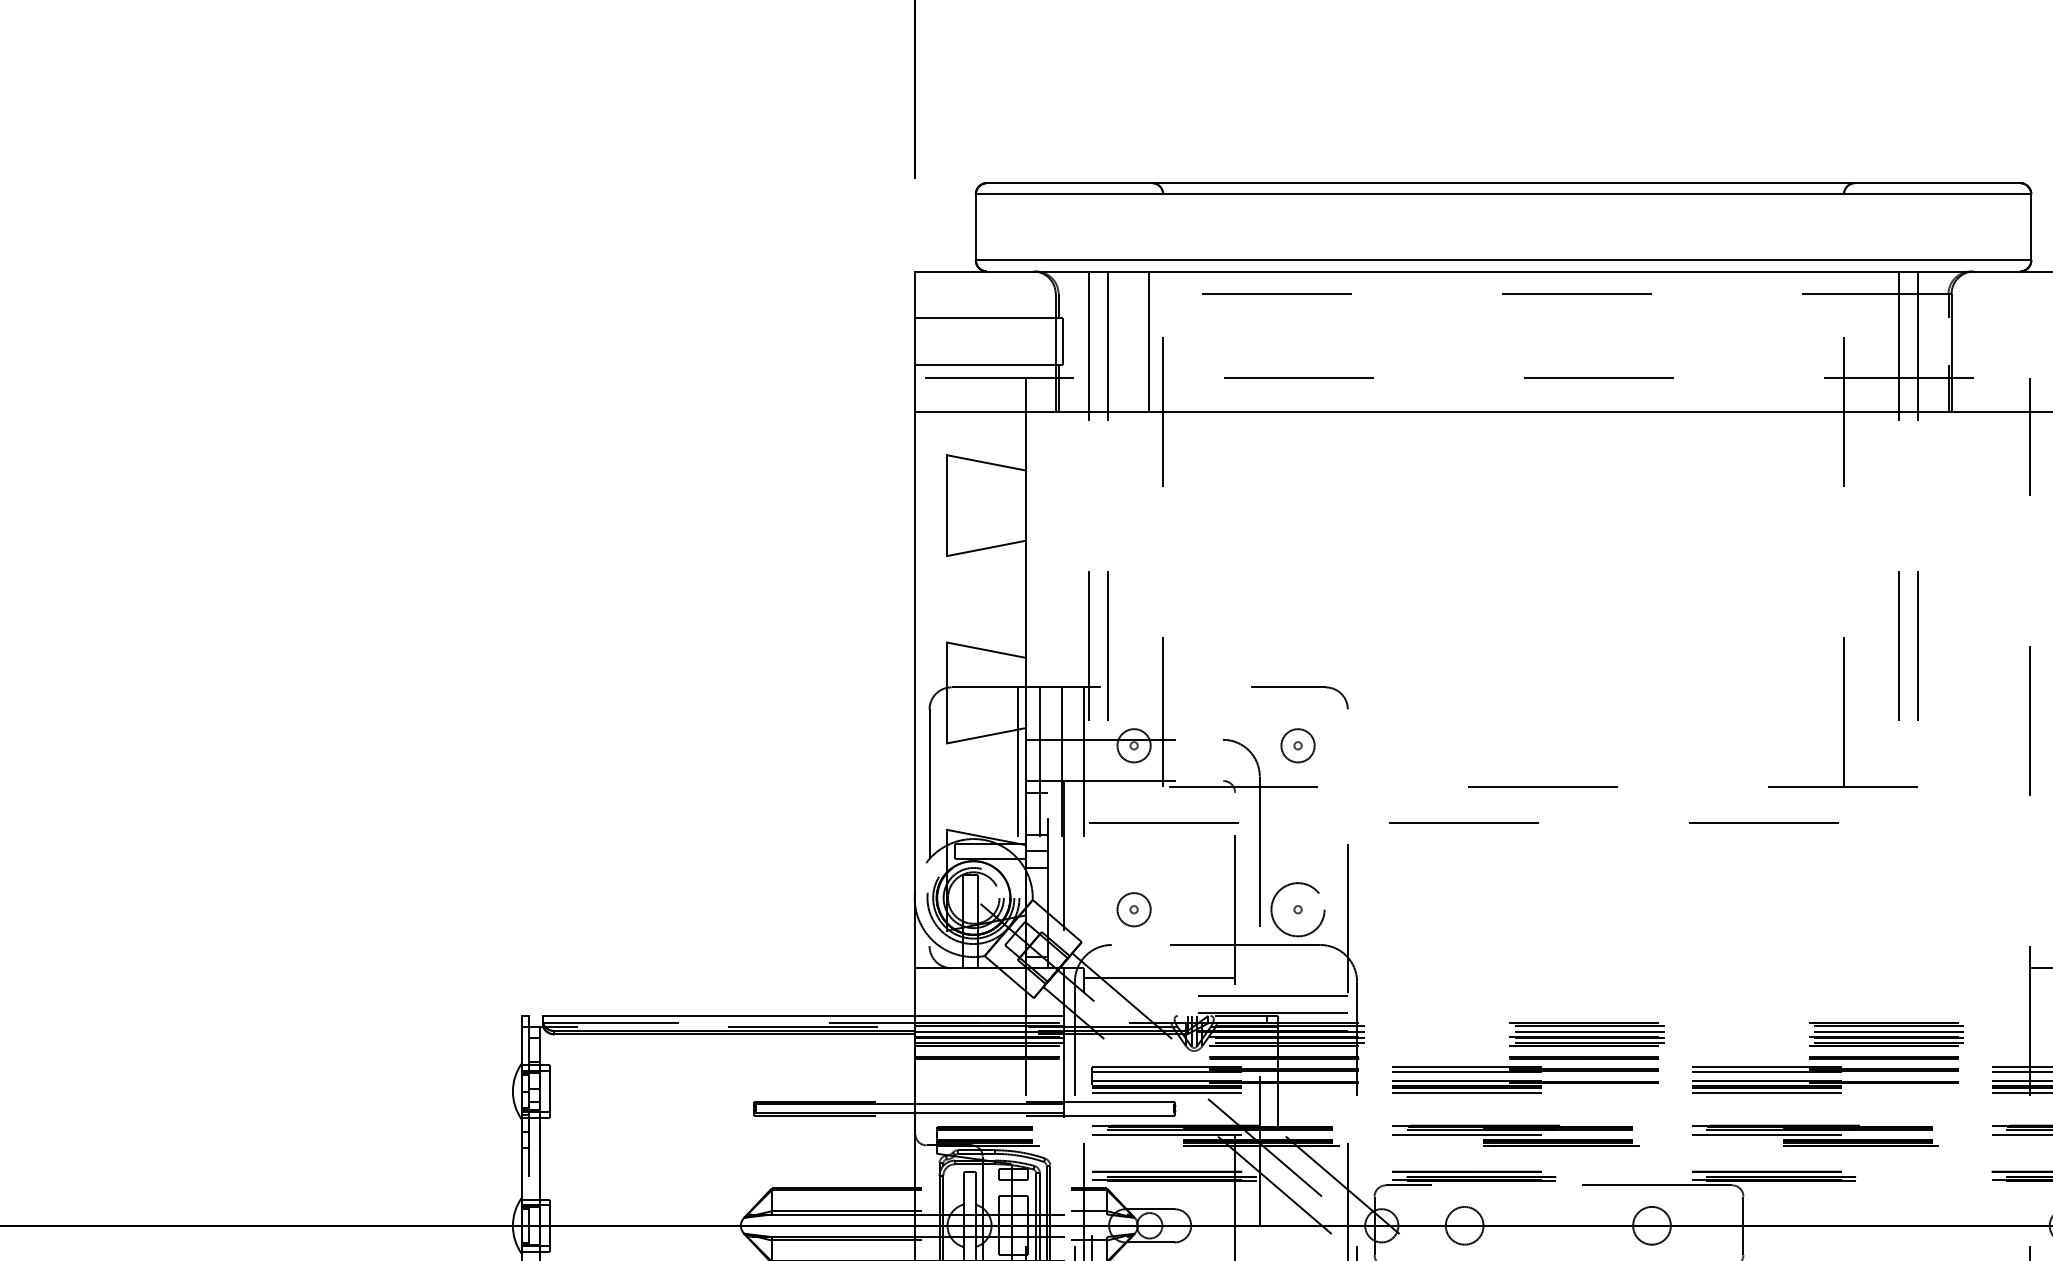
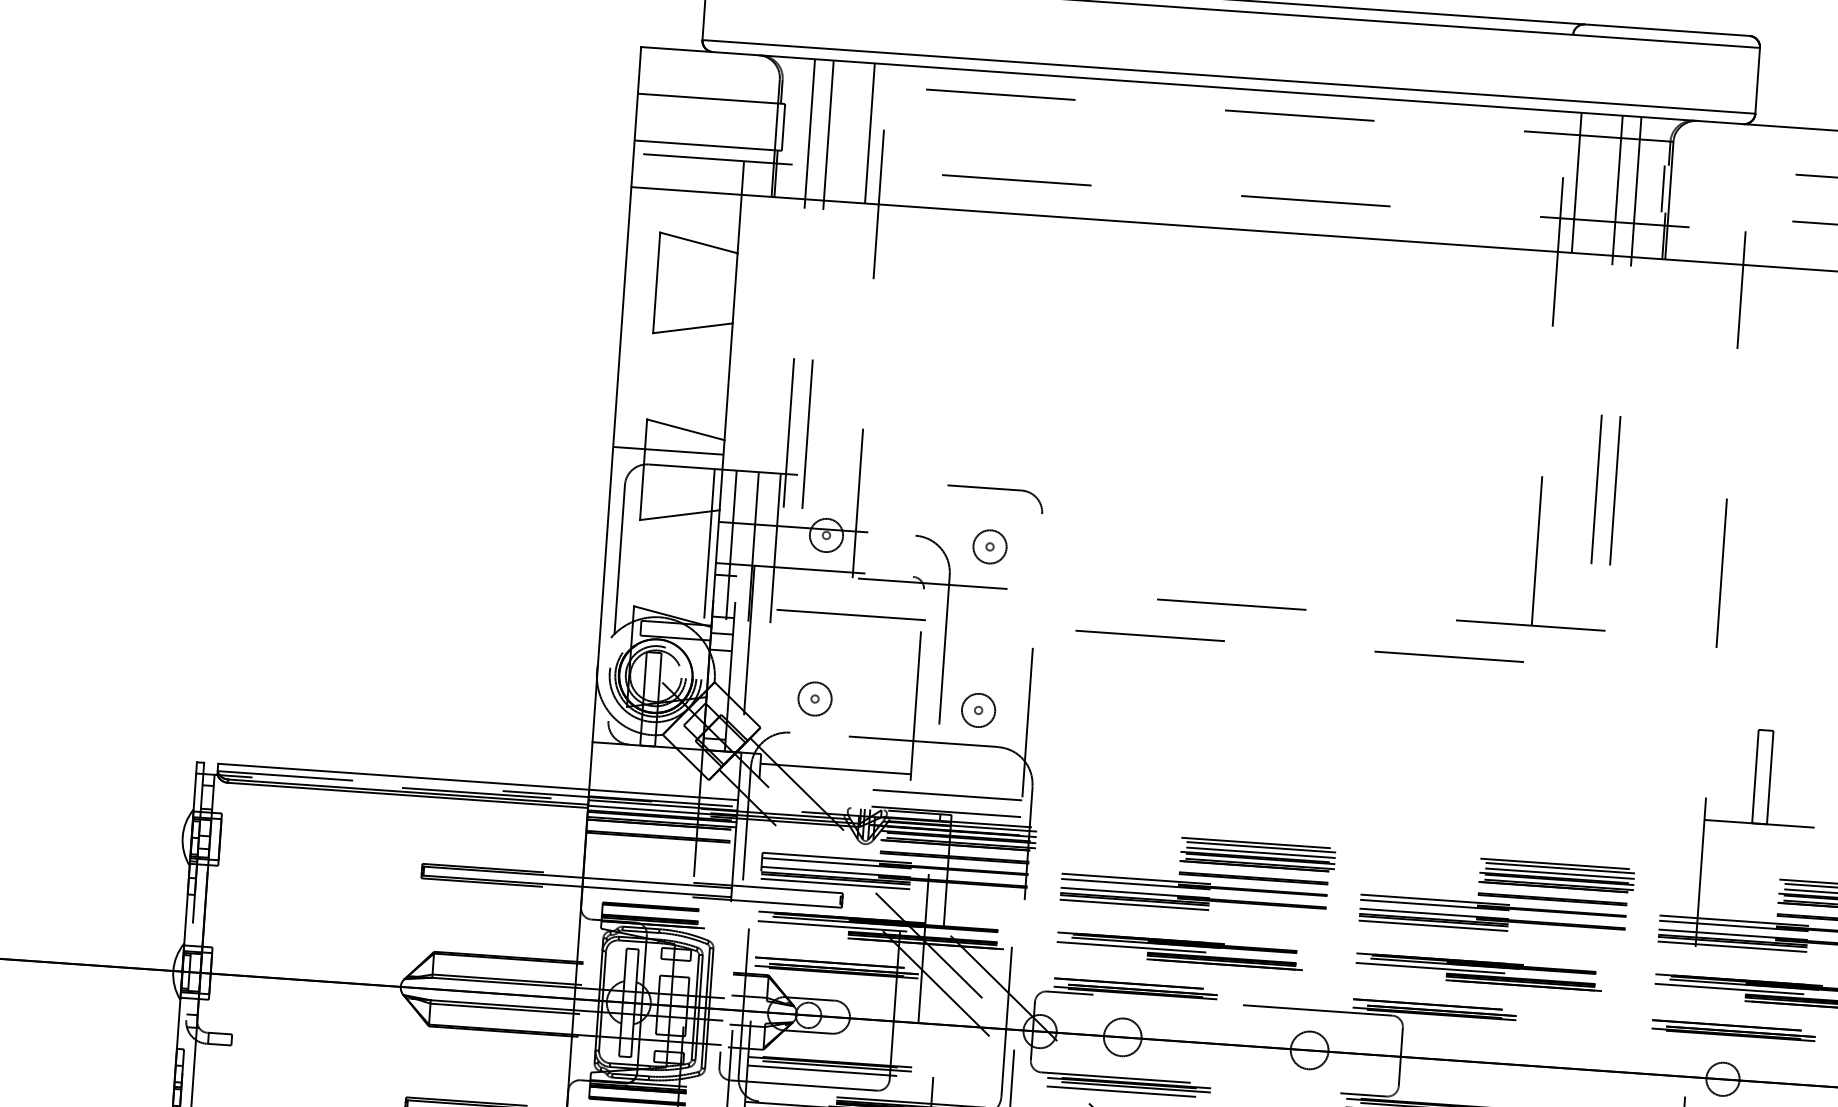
line: (1857, 341) -> (1576, 182), added
line: (1944, 341) -> (1663, 188), added
line: (970, 672) -> (668, 450), added
circle: (1297, 909) -> (978, 710), size x0.62

